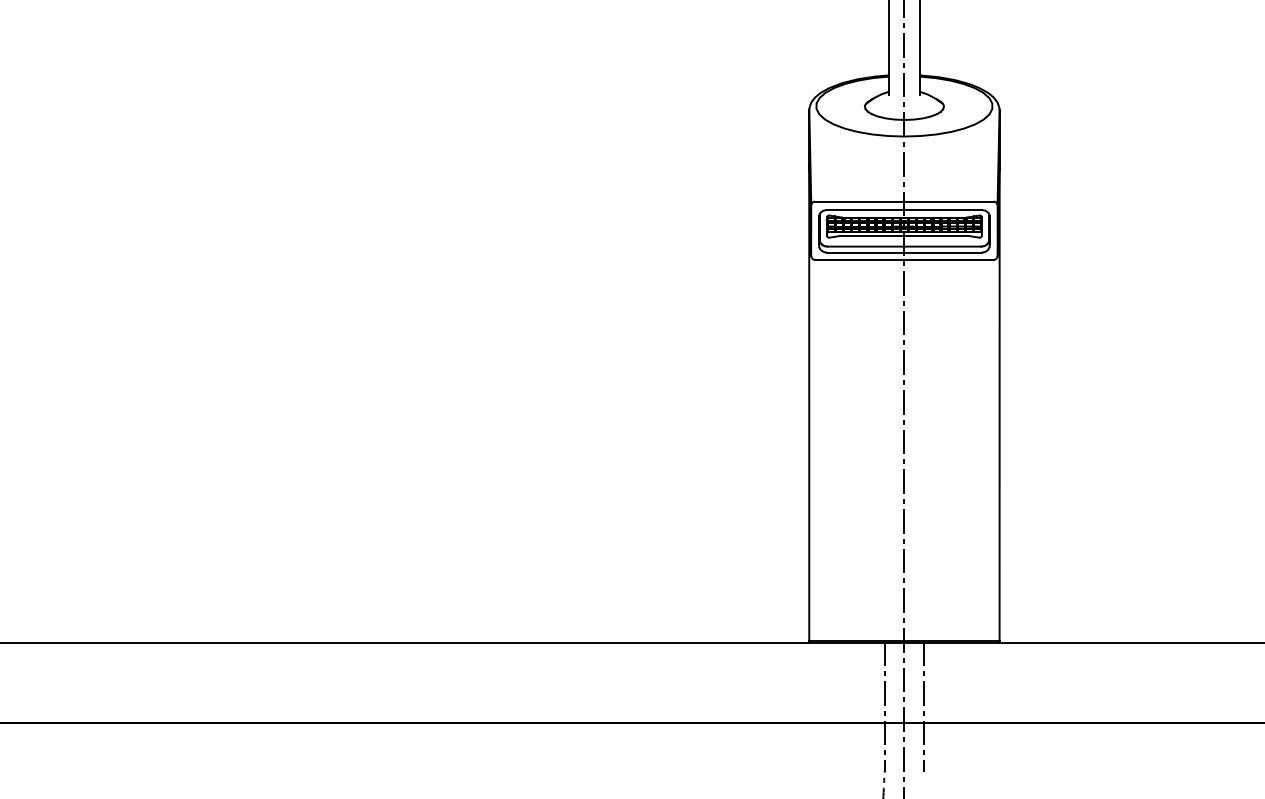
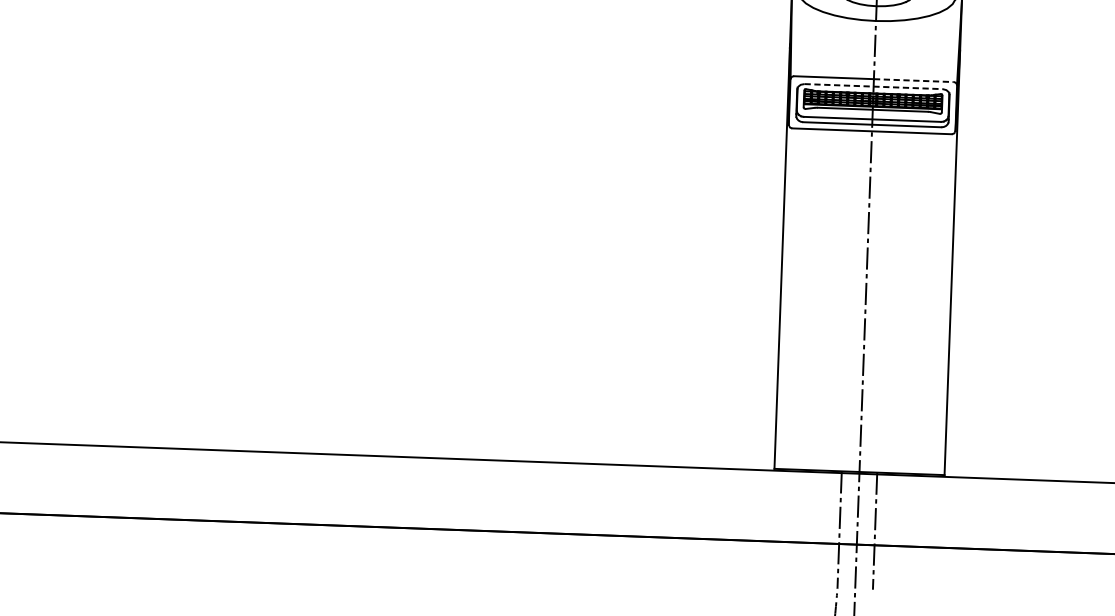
line: (949, 201) -> (914, 80), solid -> dashed
line: (904, 209) -> (873, 86), solid -> dashed

